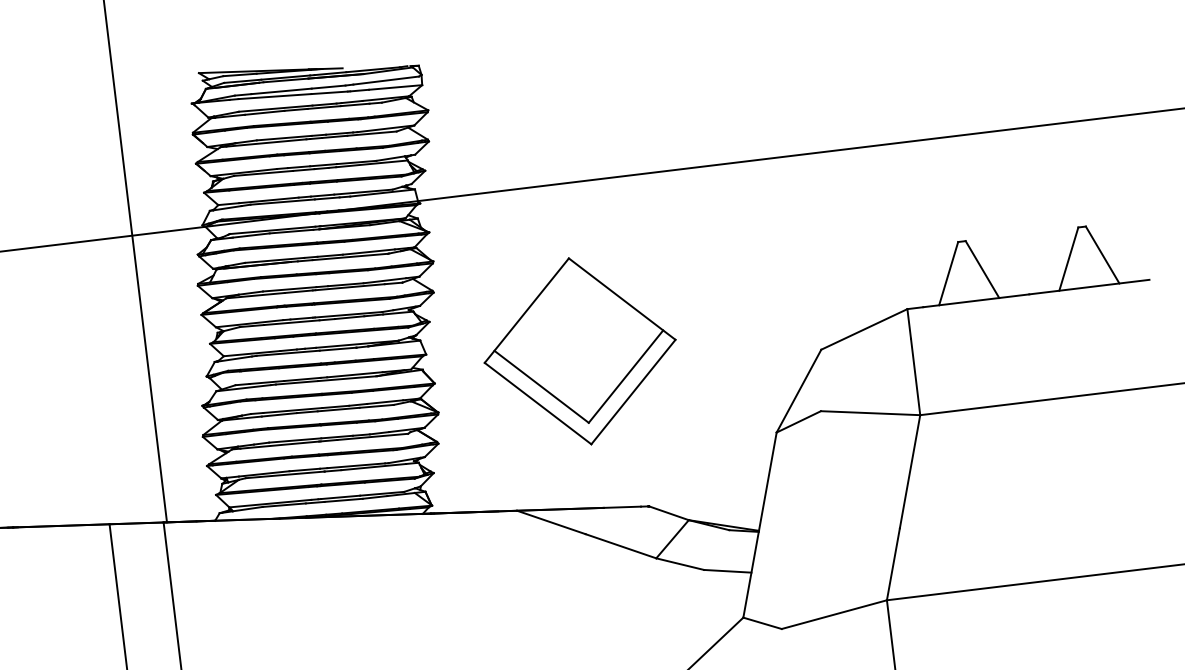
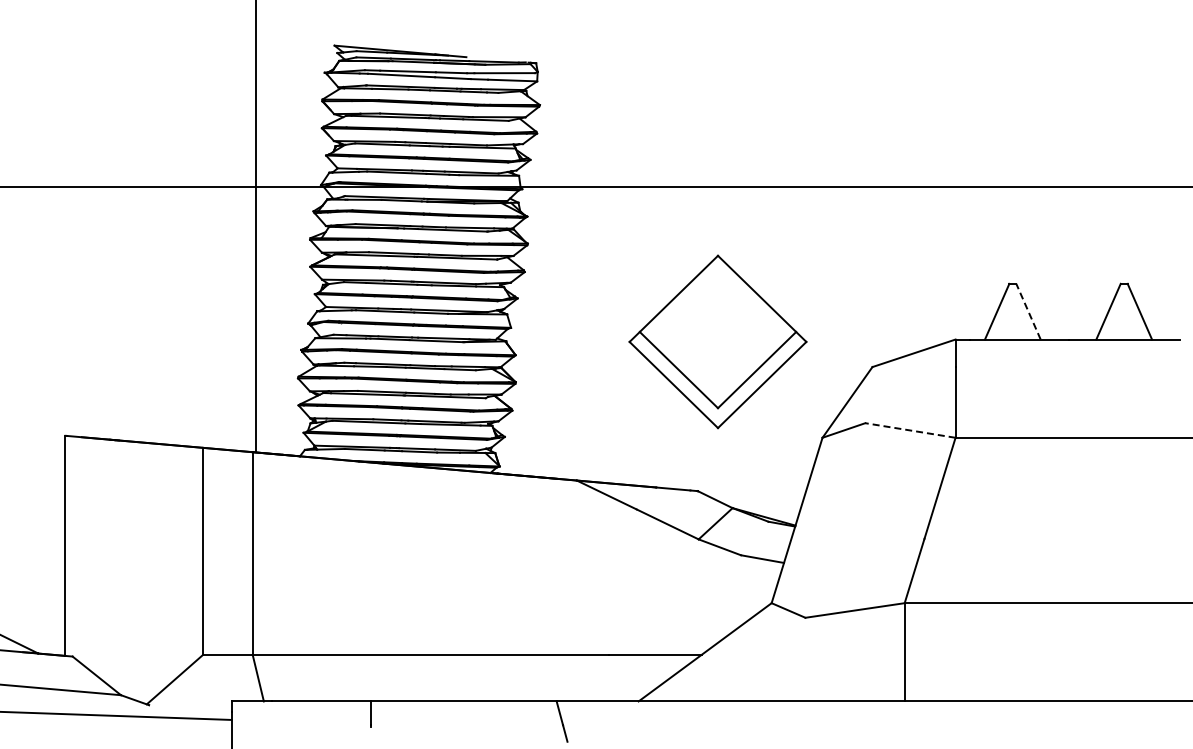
line: (982, 269) -> (1028, 311), solid -> dashed
part: (579, 350) -> (717, 341), moved
line: (870, 413) -> (910, 430), solid -> dashed

